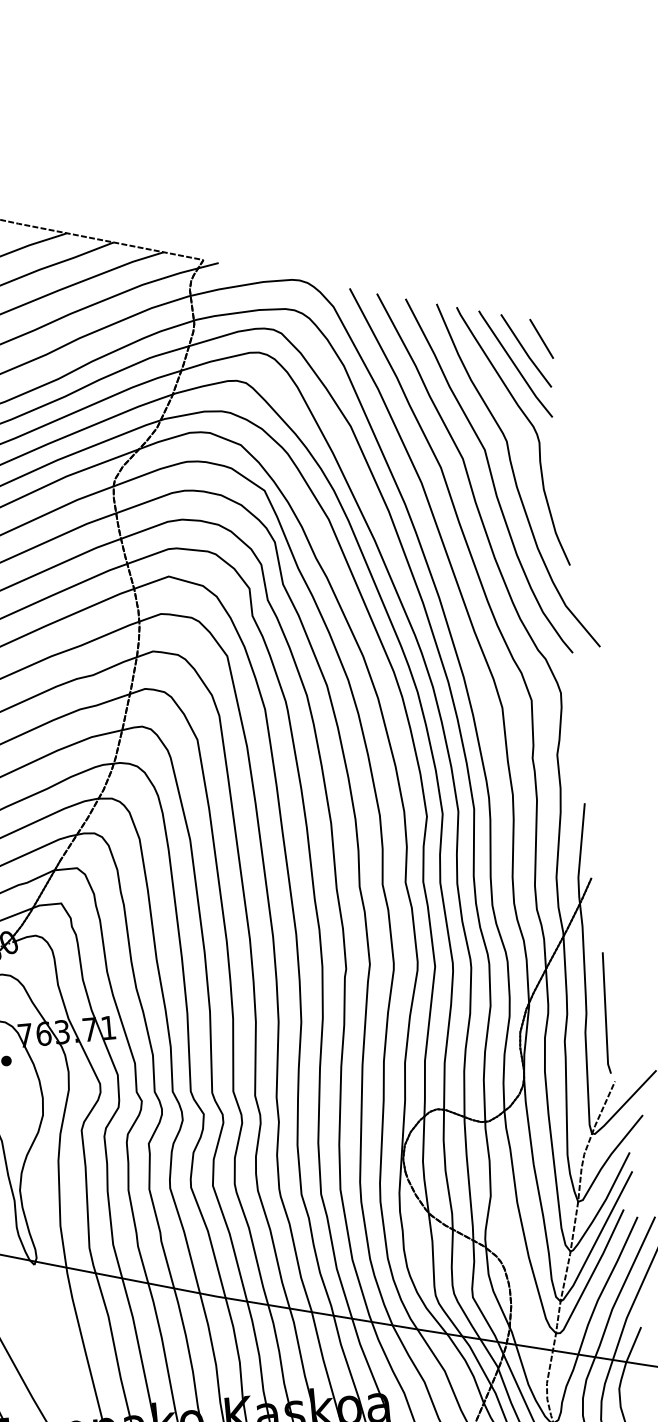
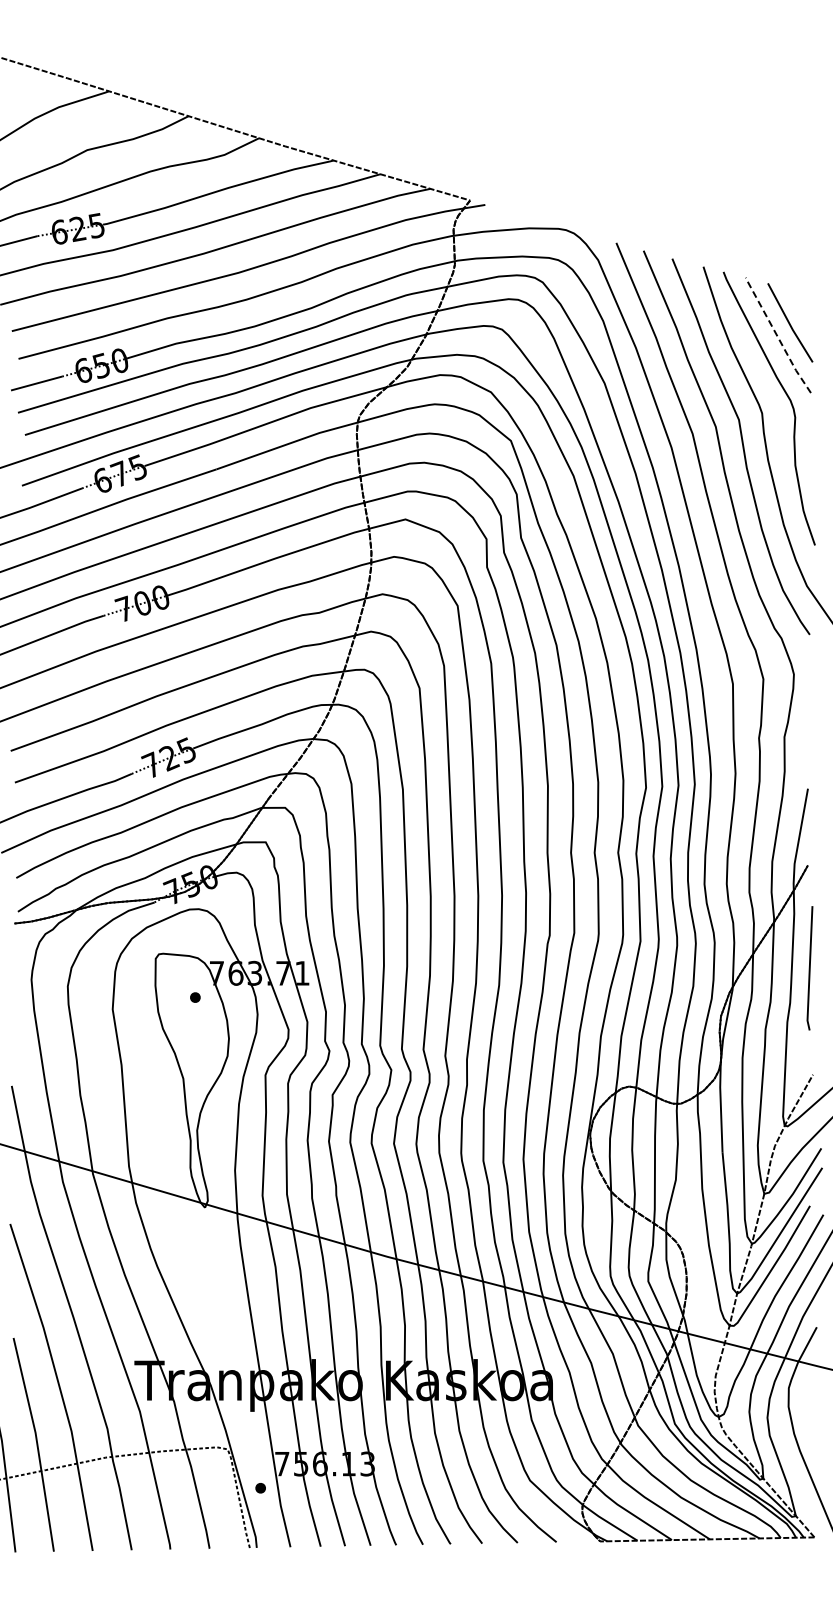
line: (541, 338) -> (806, 311), removed
line: (514, 365) -> (777, 336), solid -> dashed
line: (605, 1013) -> (809, 968), moved

